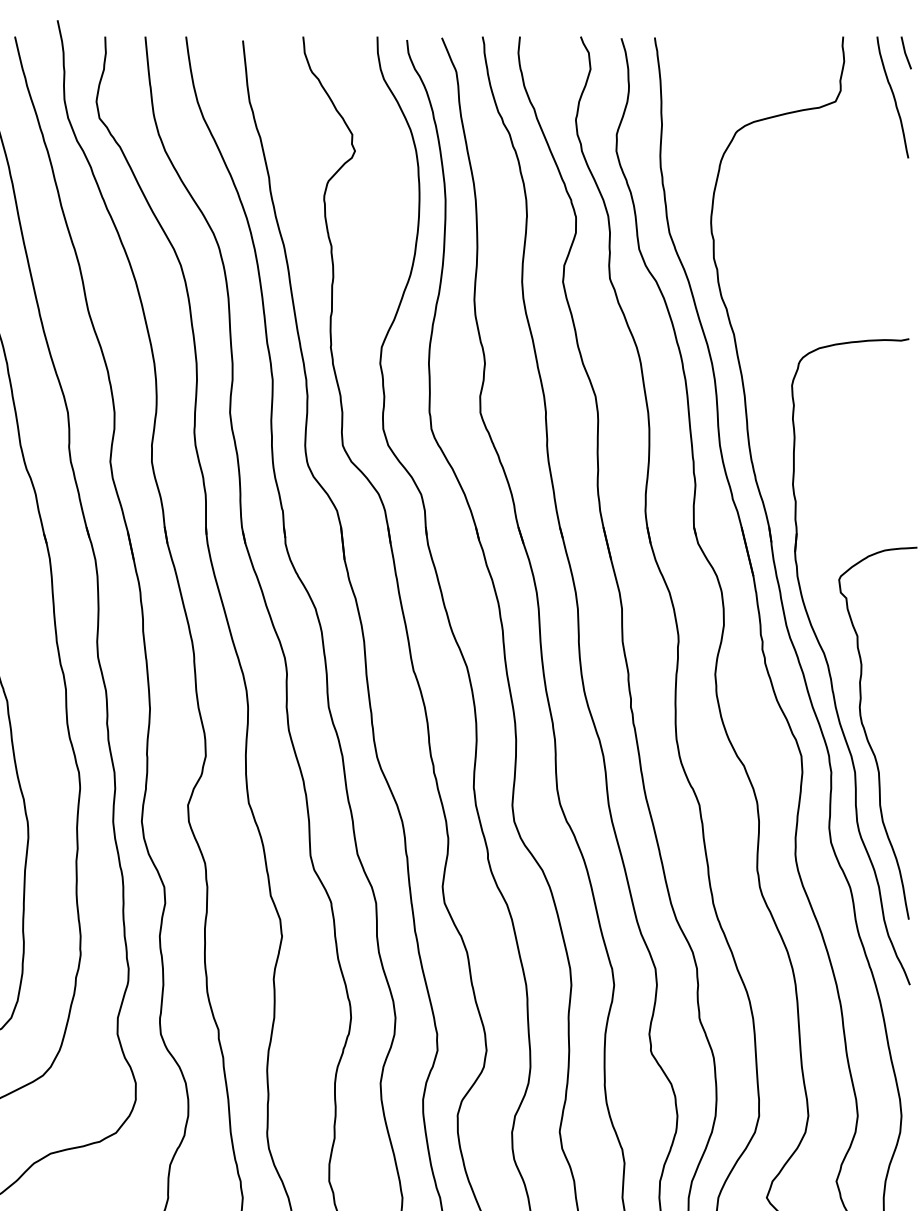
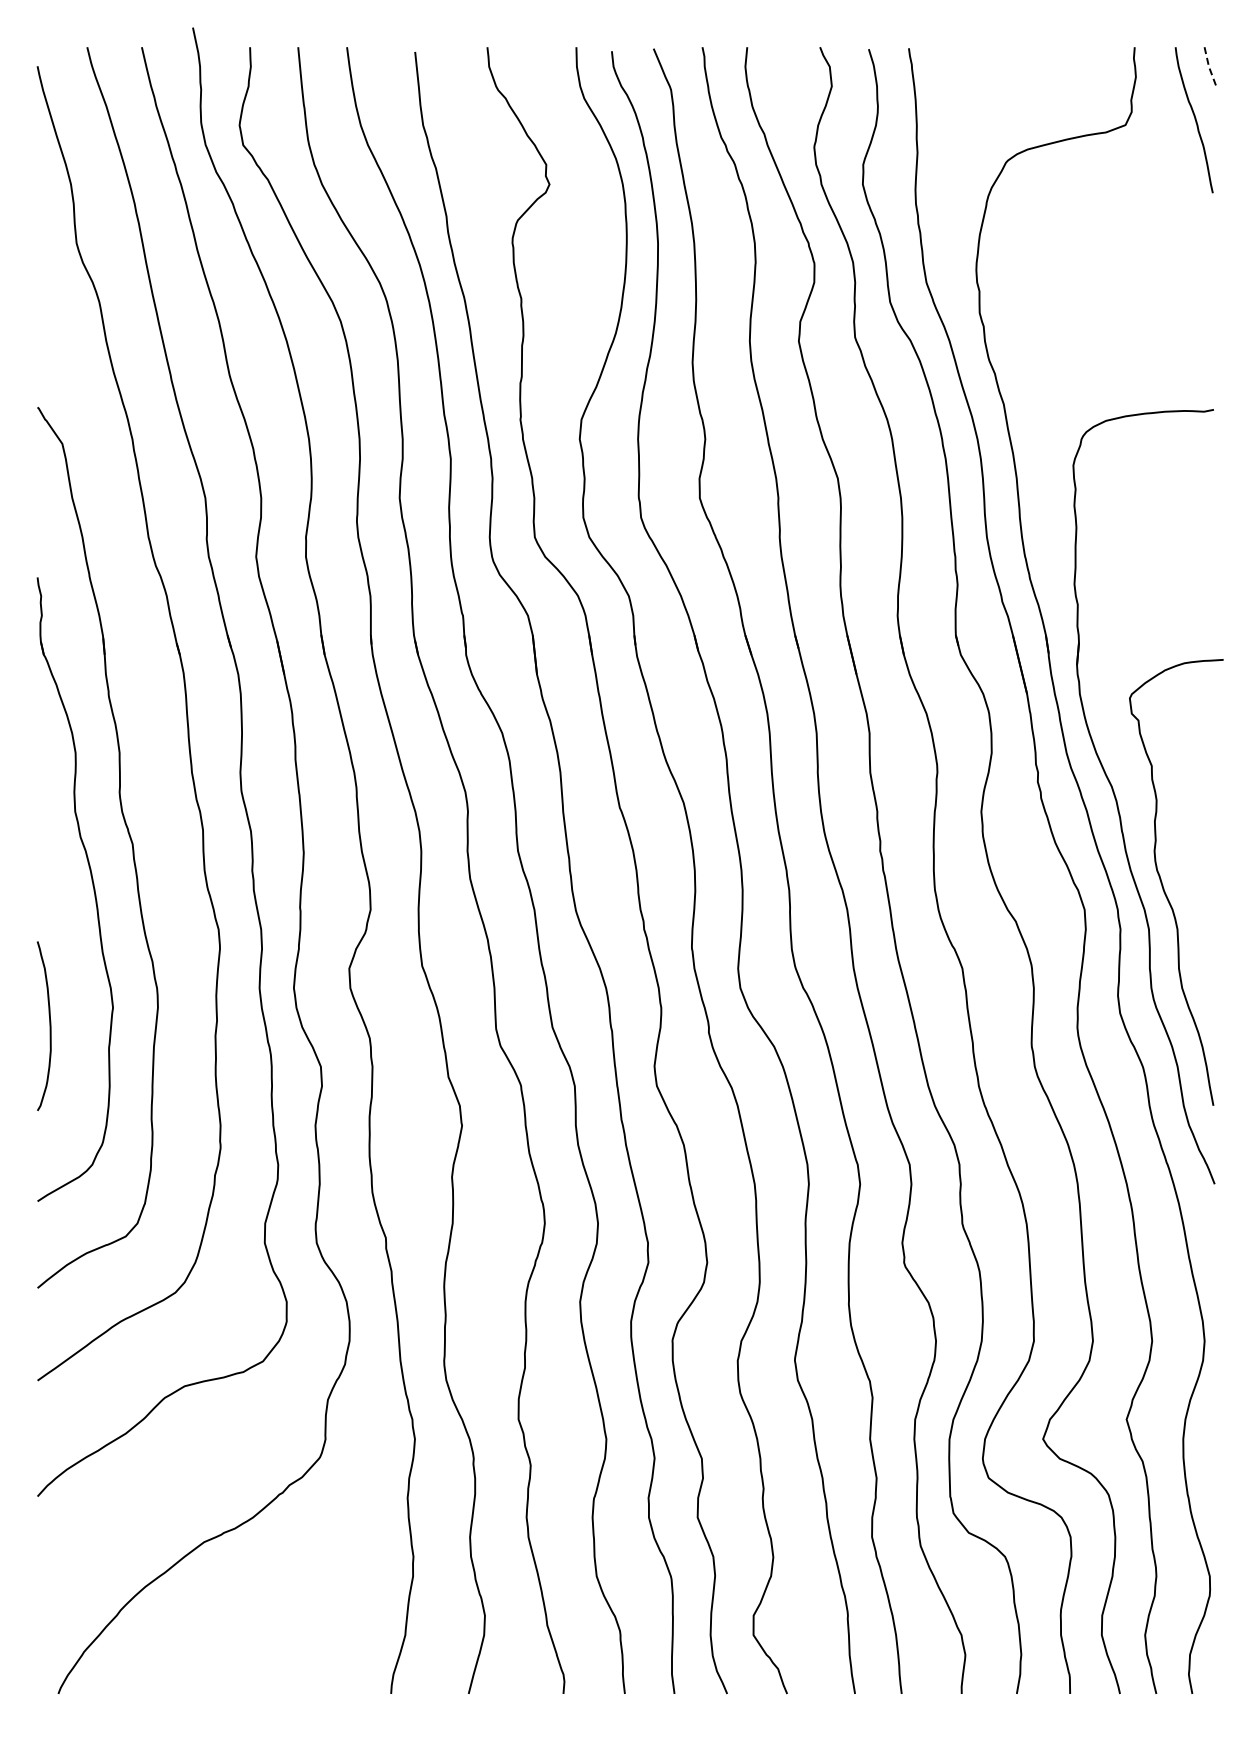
line: (904, 52) -> (1208, 66), solid -> dashed

